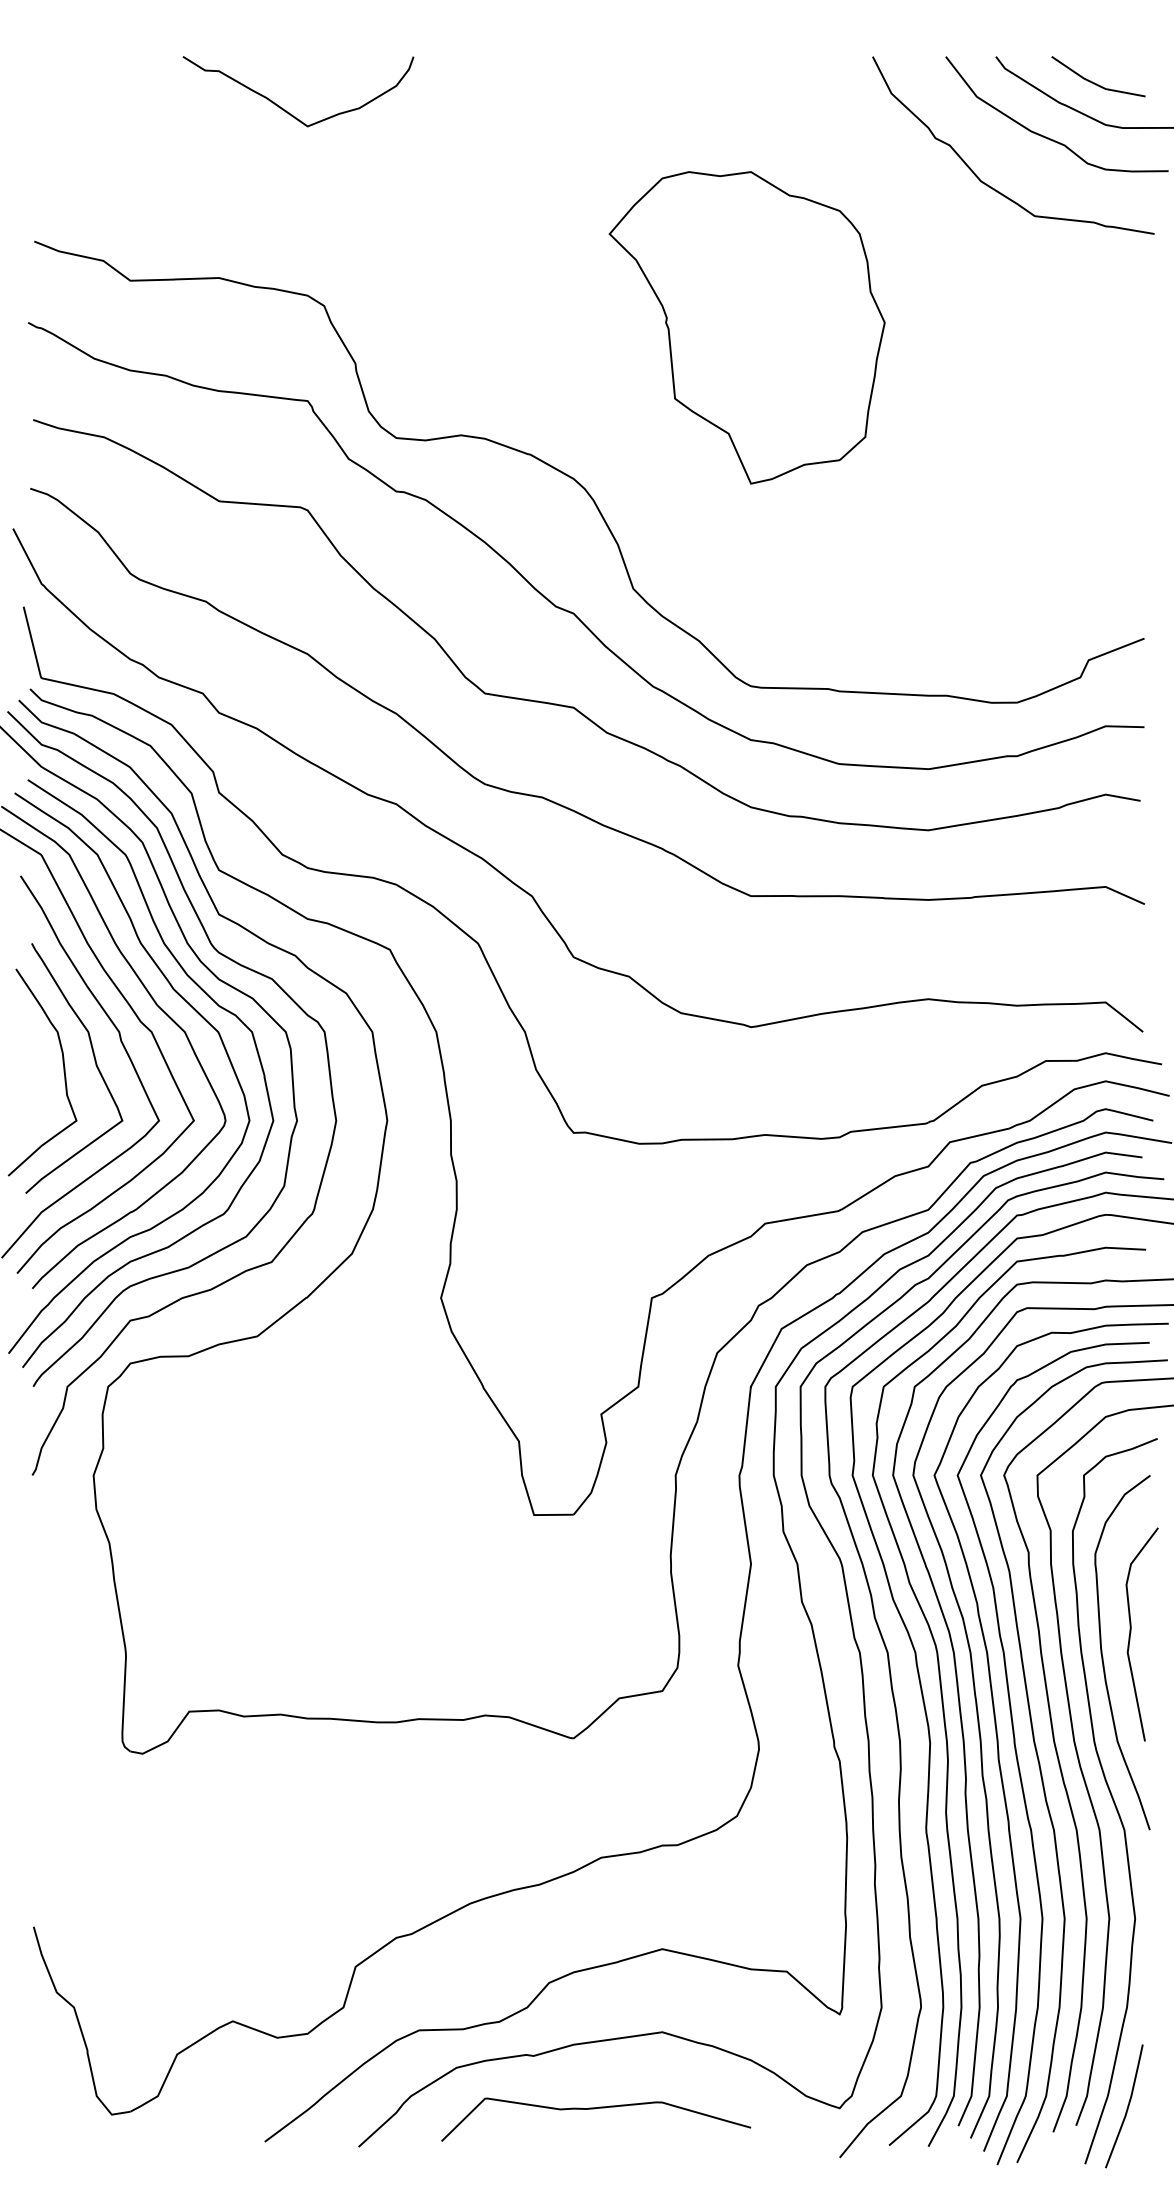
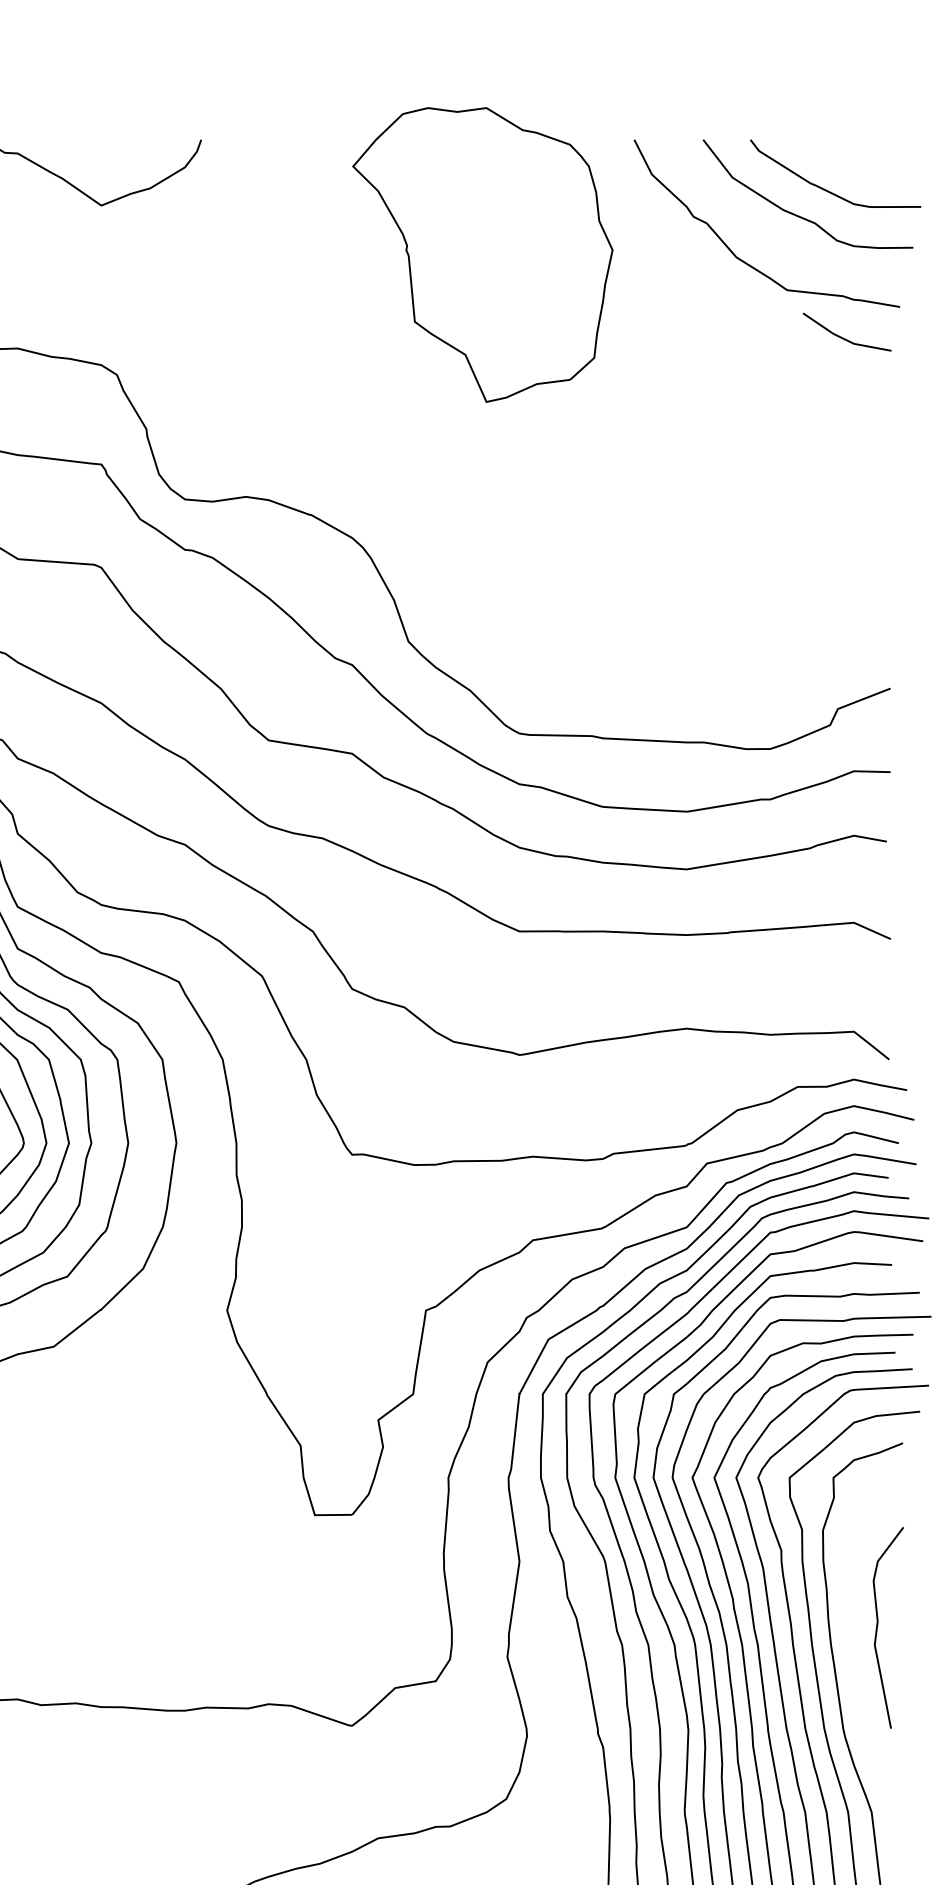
line: (1094, 82) -> (843, 337), moved
part: (746, 327) -> (482, 254), moved
curve: (1103, 1657) -> (851, 1649), removed

